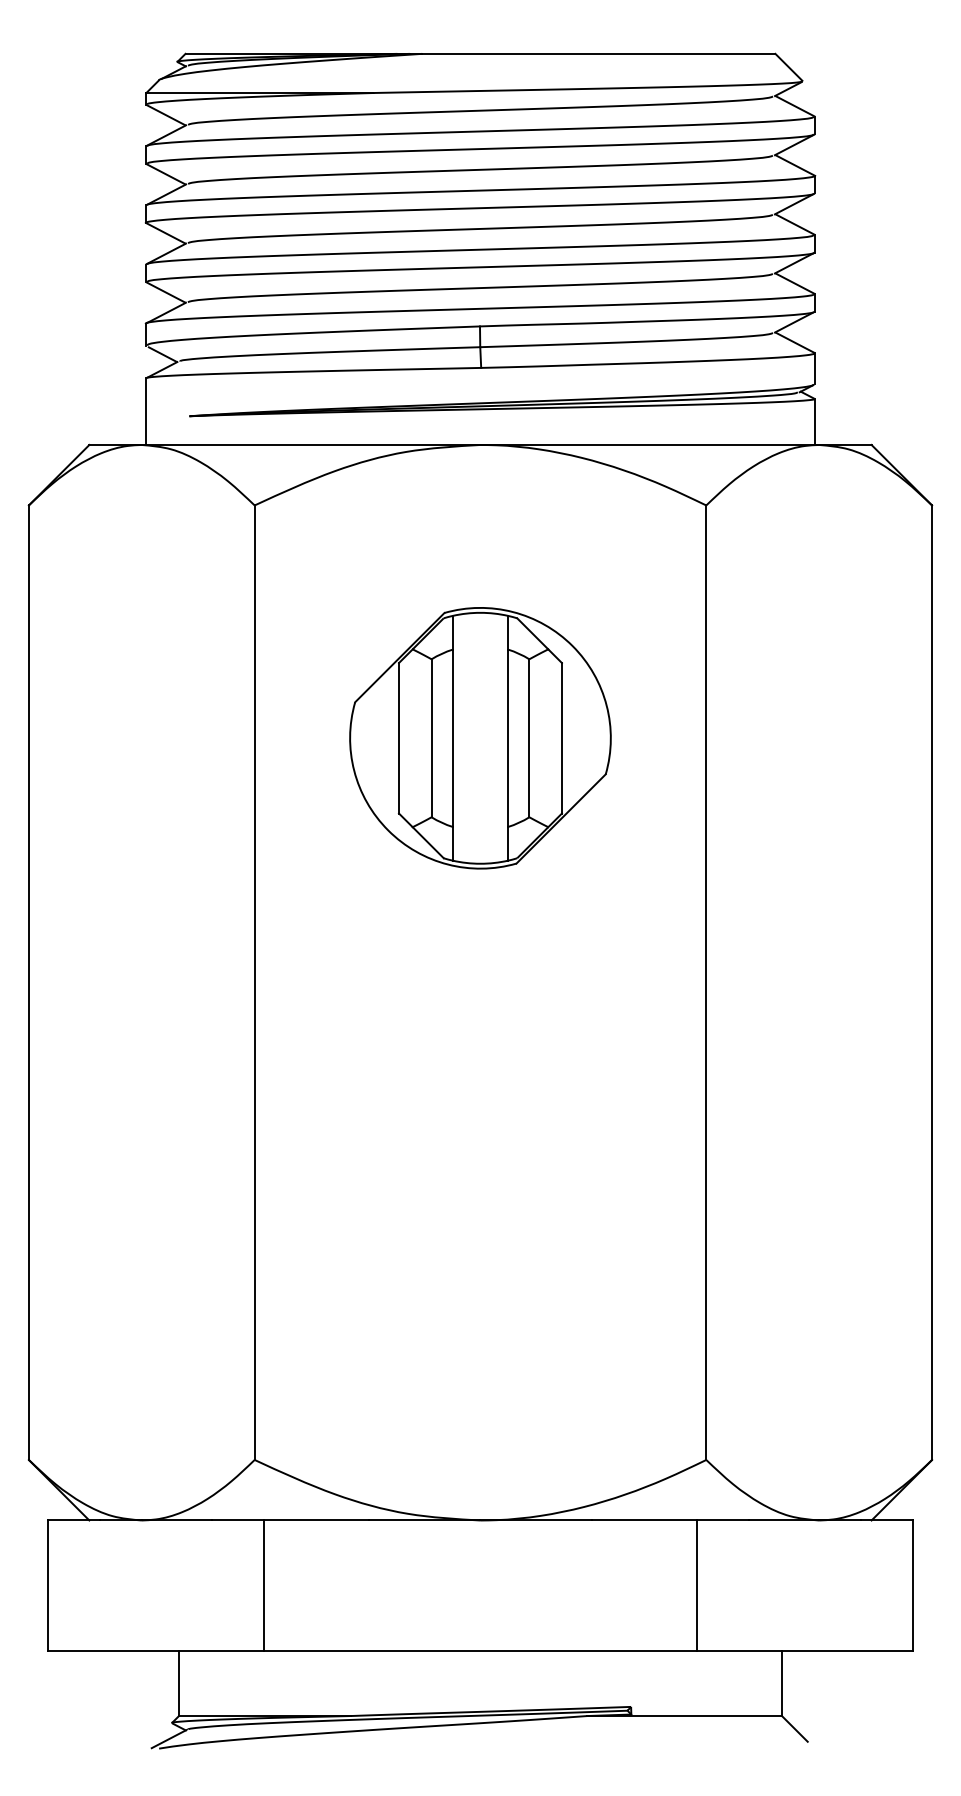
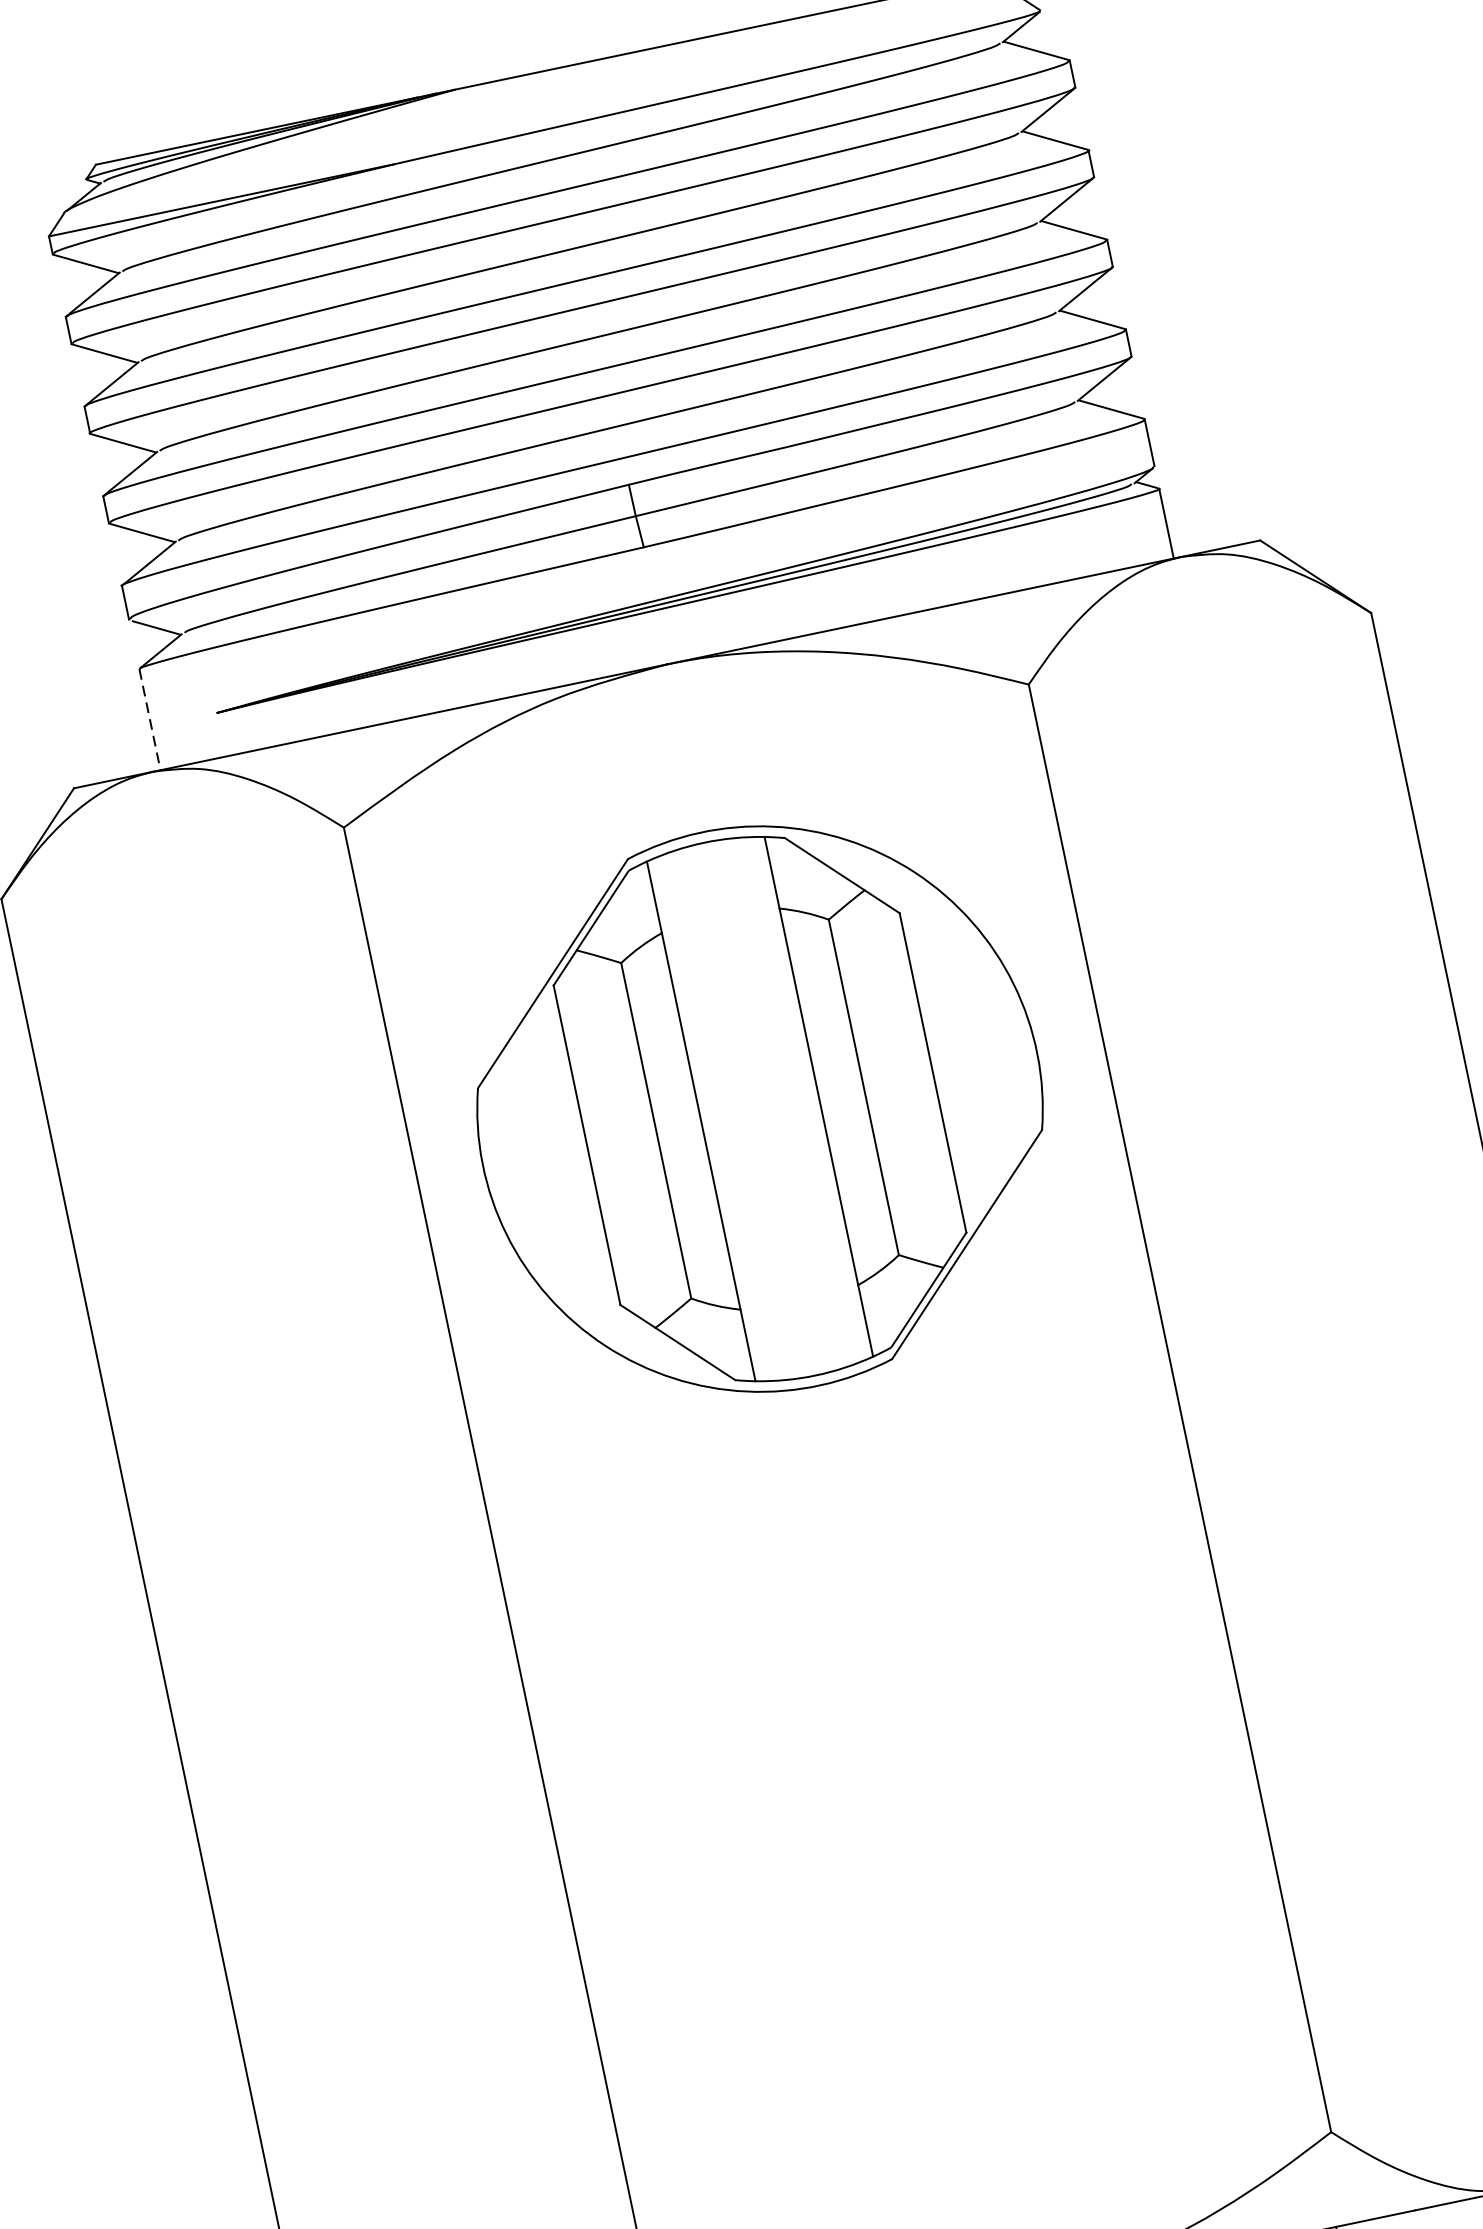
line: (146, 412) -> (150, 720), solid -> dashed
part: (480, 738) -> (760, 1109), size x1.4

